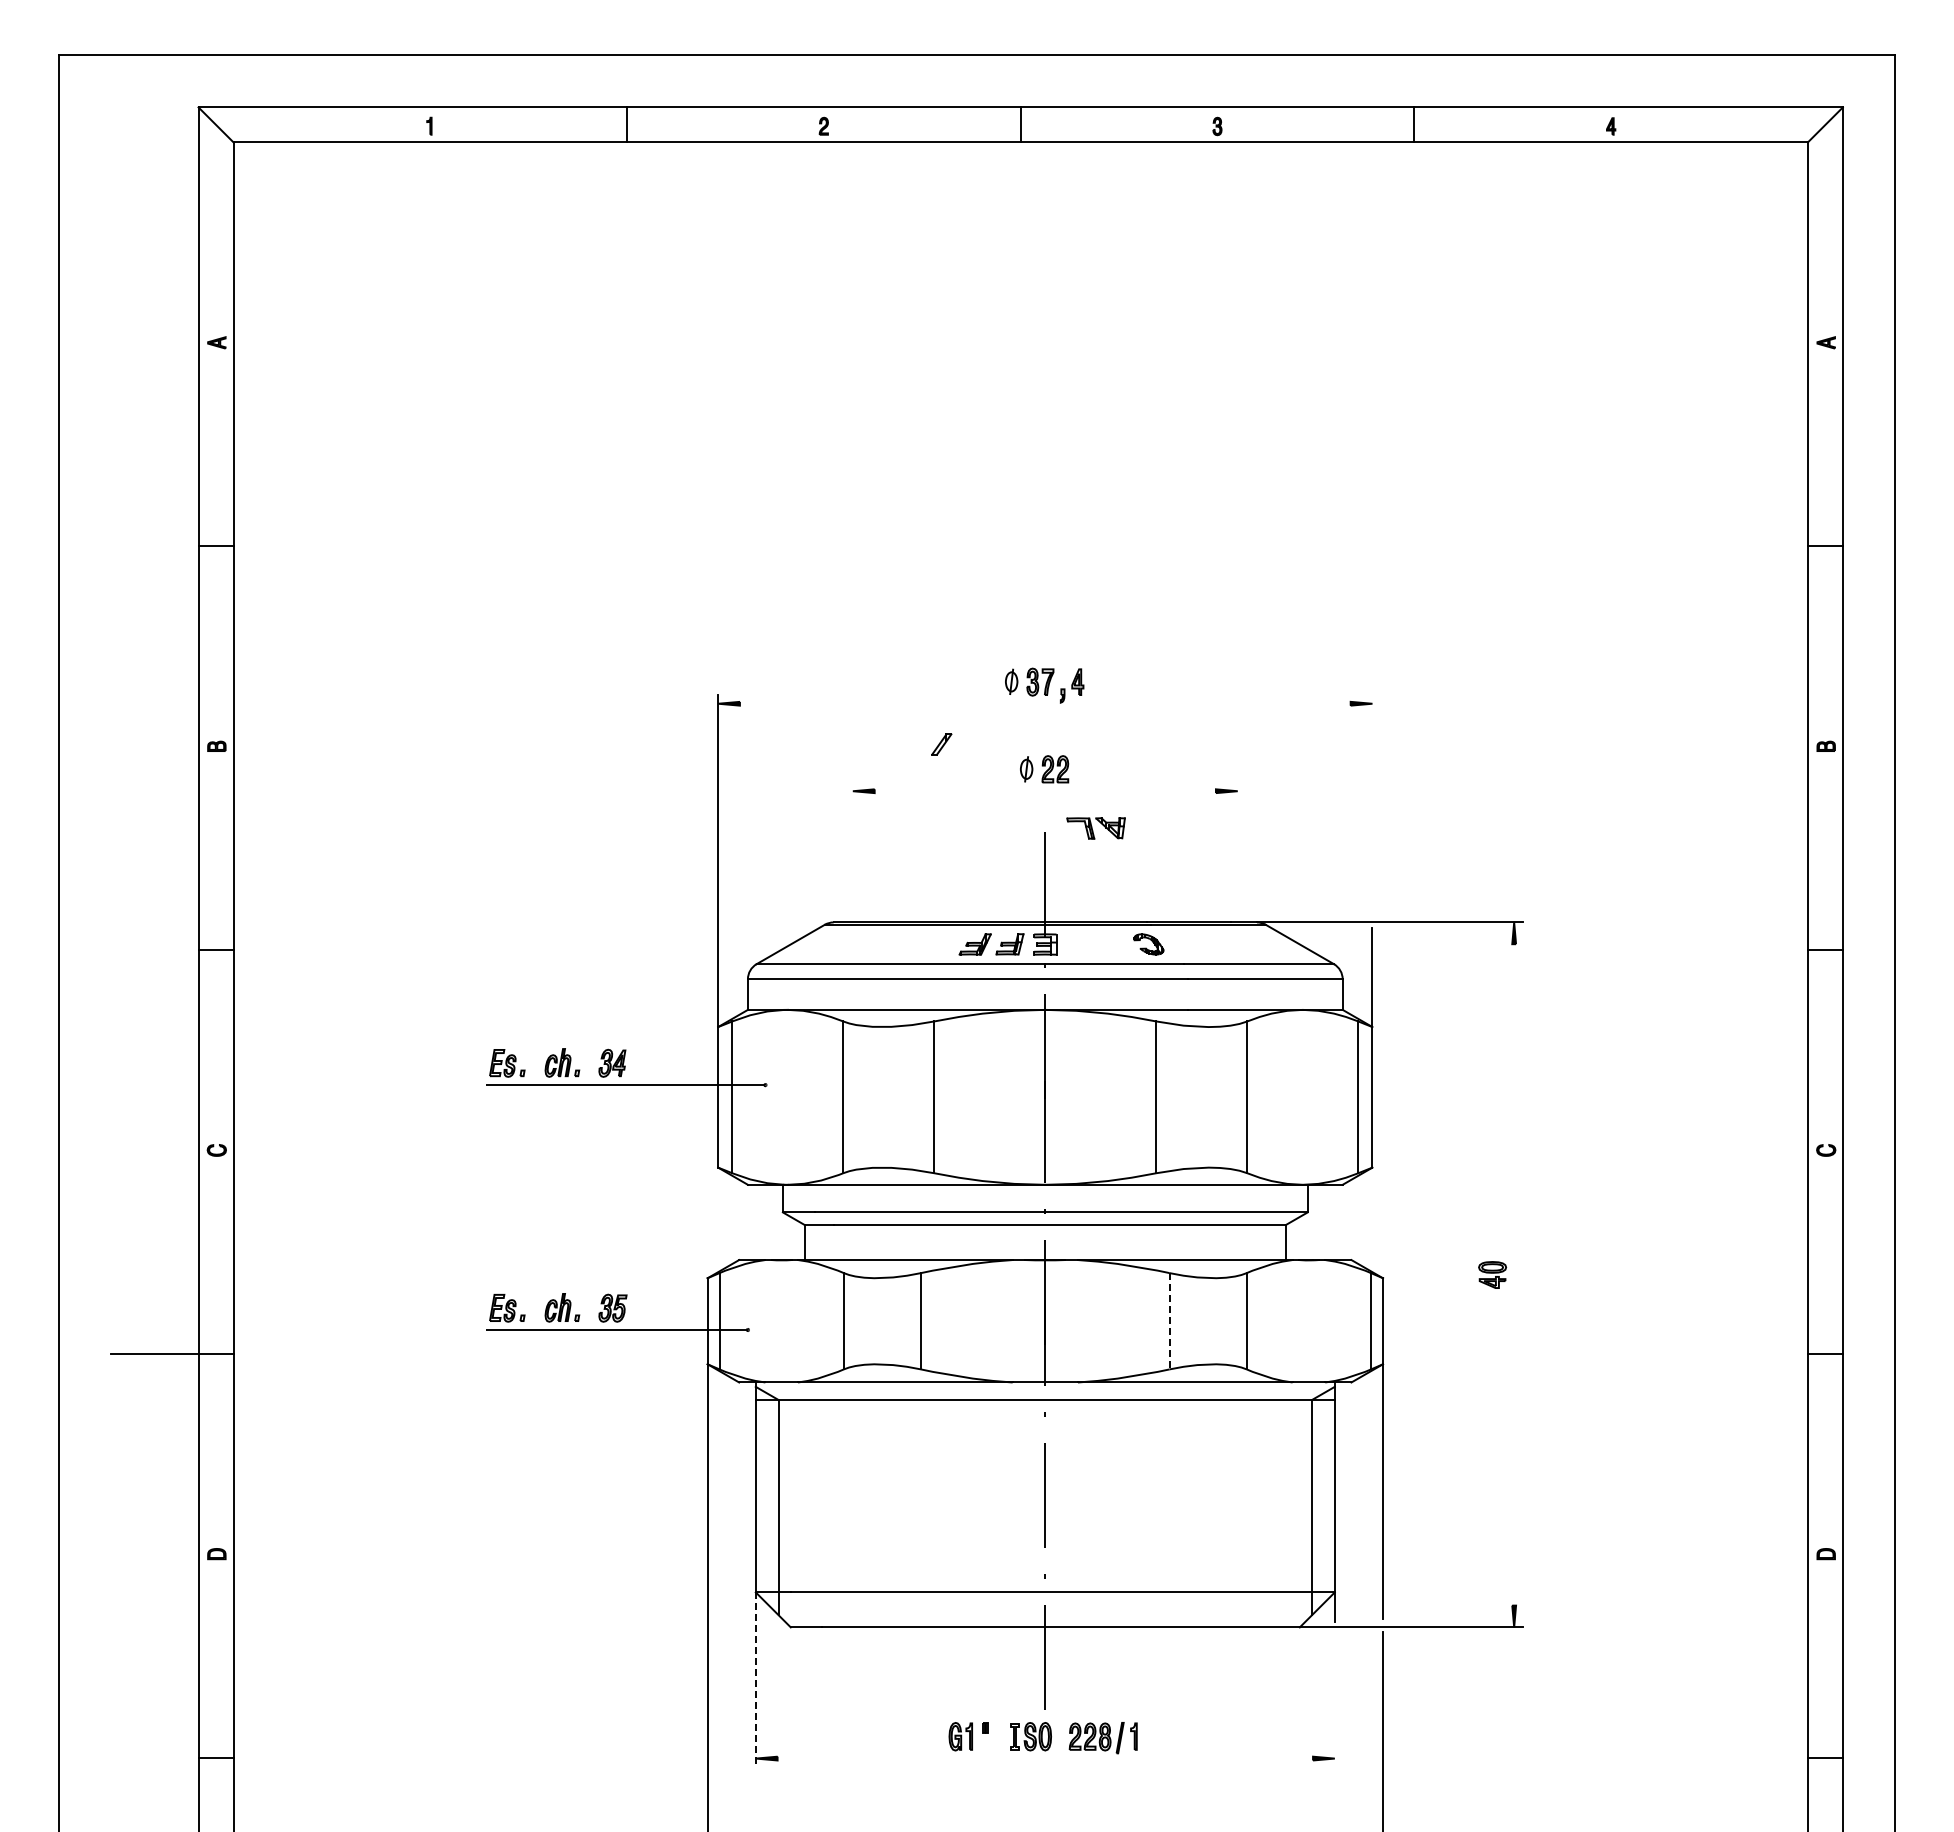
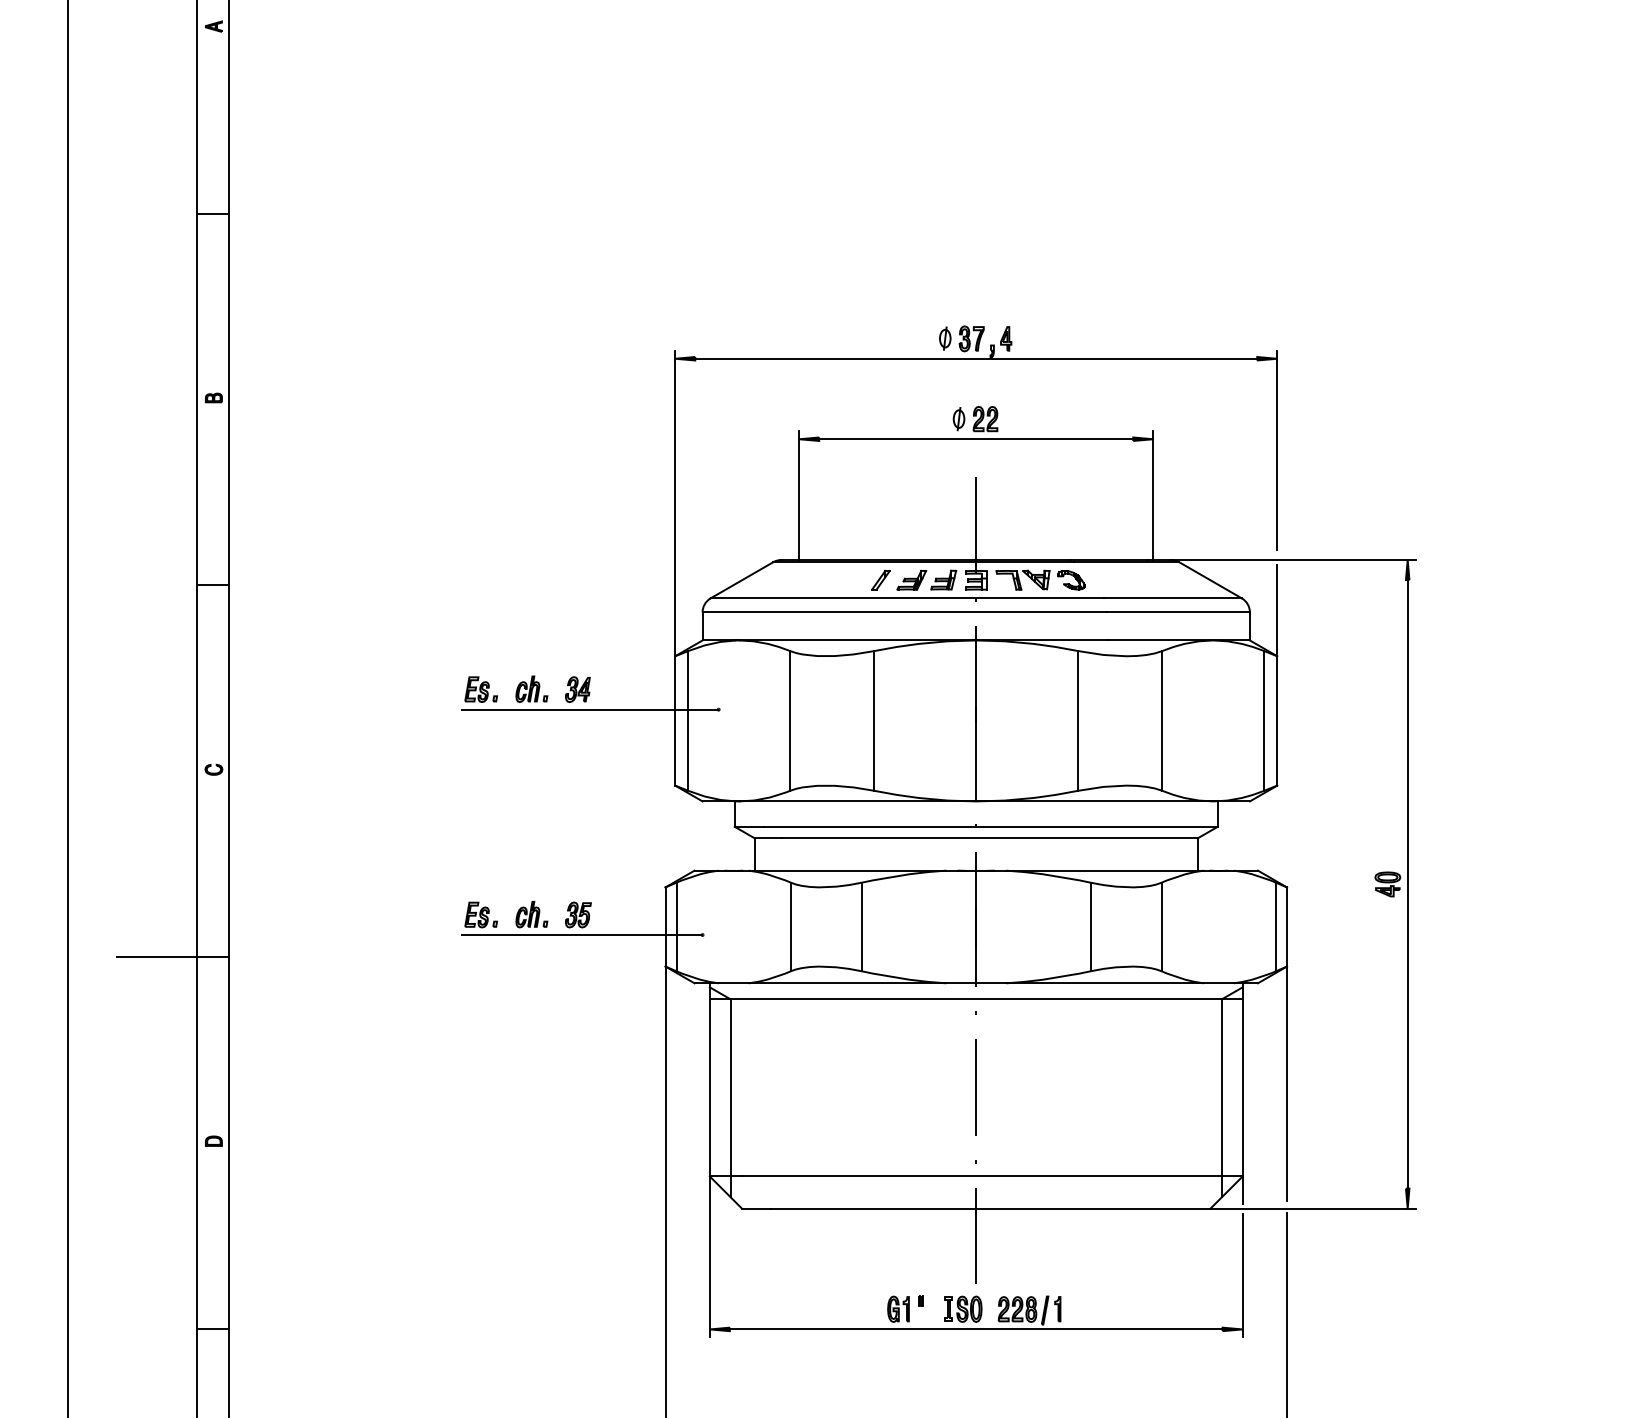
line: (1044, 703) -> (975, 358), added
part: (941, 744) -> (880, 580), moved
line: (1044, 791) -> (975, 439), added
line: (1372, 803) -> (1277, 450), added
part: (1095, 828) -> (1022, 580), moved
line: (852, 852) -> (798, 495), added
line: (1237, 852) -> (1153, 495), added
line: (1514, 1274) -> (1408, 883), added
line: (1169, 1321) -> (1090, 927), dashed -> solid
line: (755, 1680) -> (709, 1257), dashed -> solid
line: (1334, 1699) -> (1242, 1275), added
line: (1045, 1758) -> (976, 1329), added

